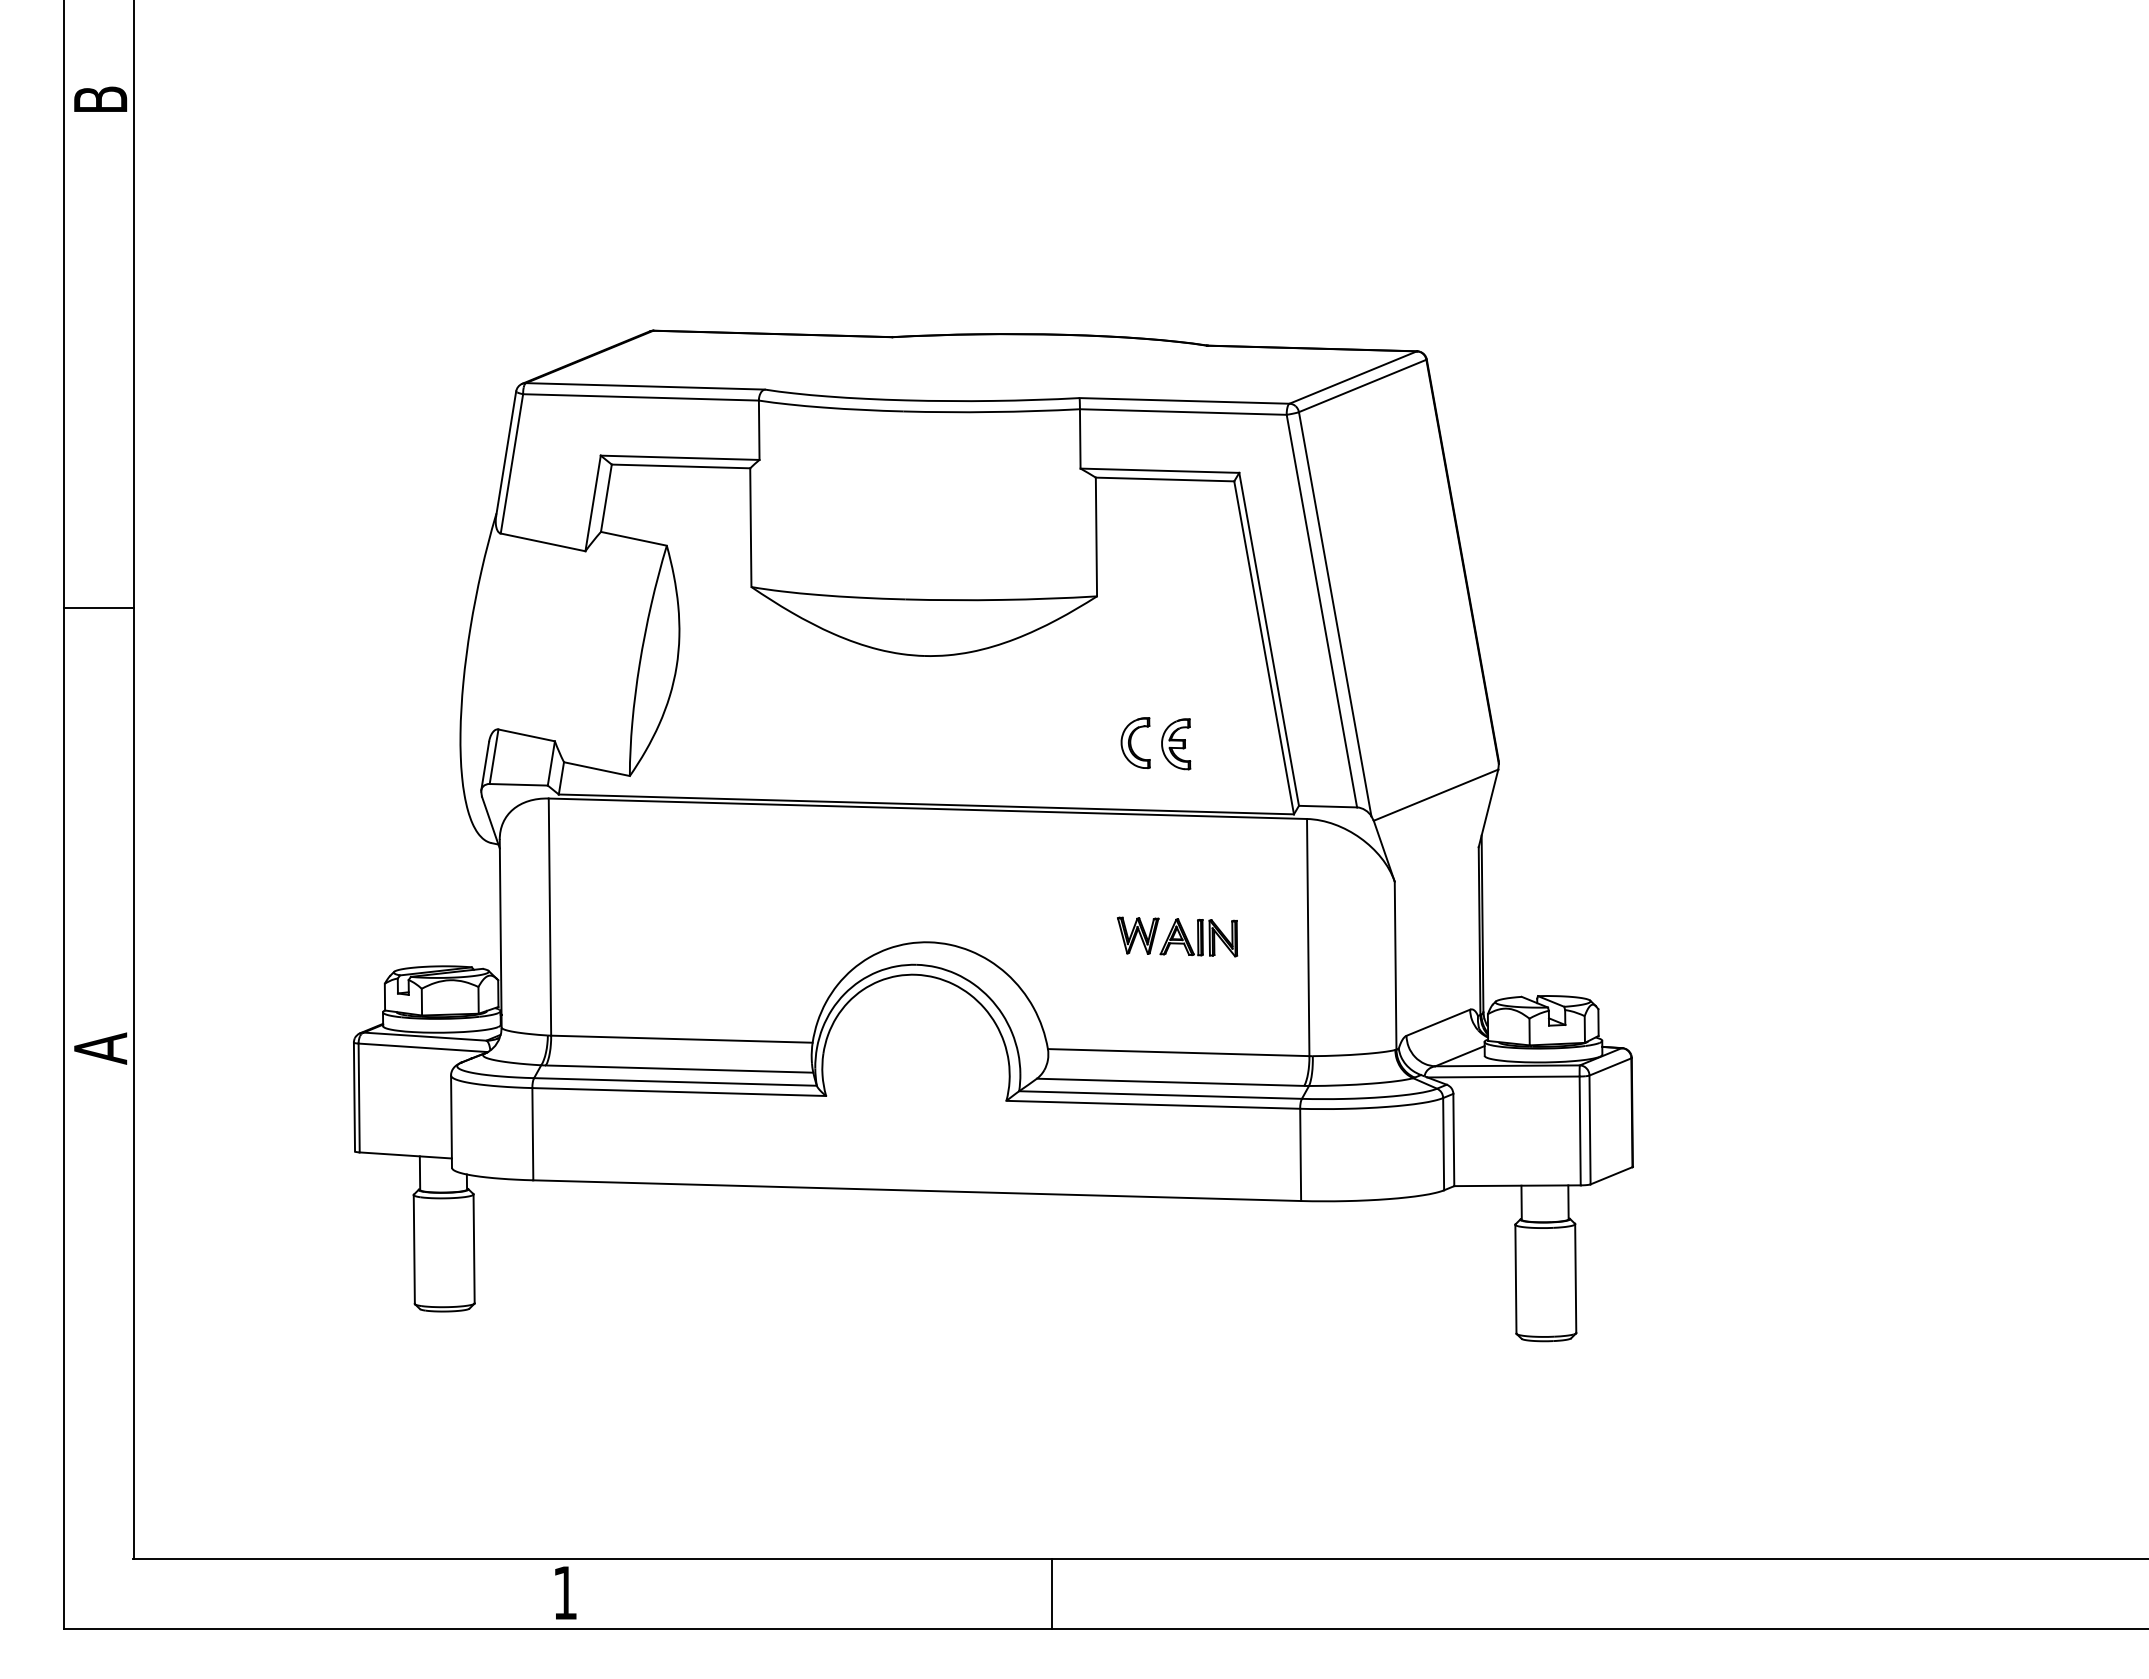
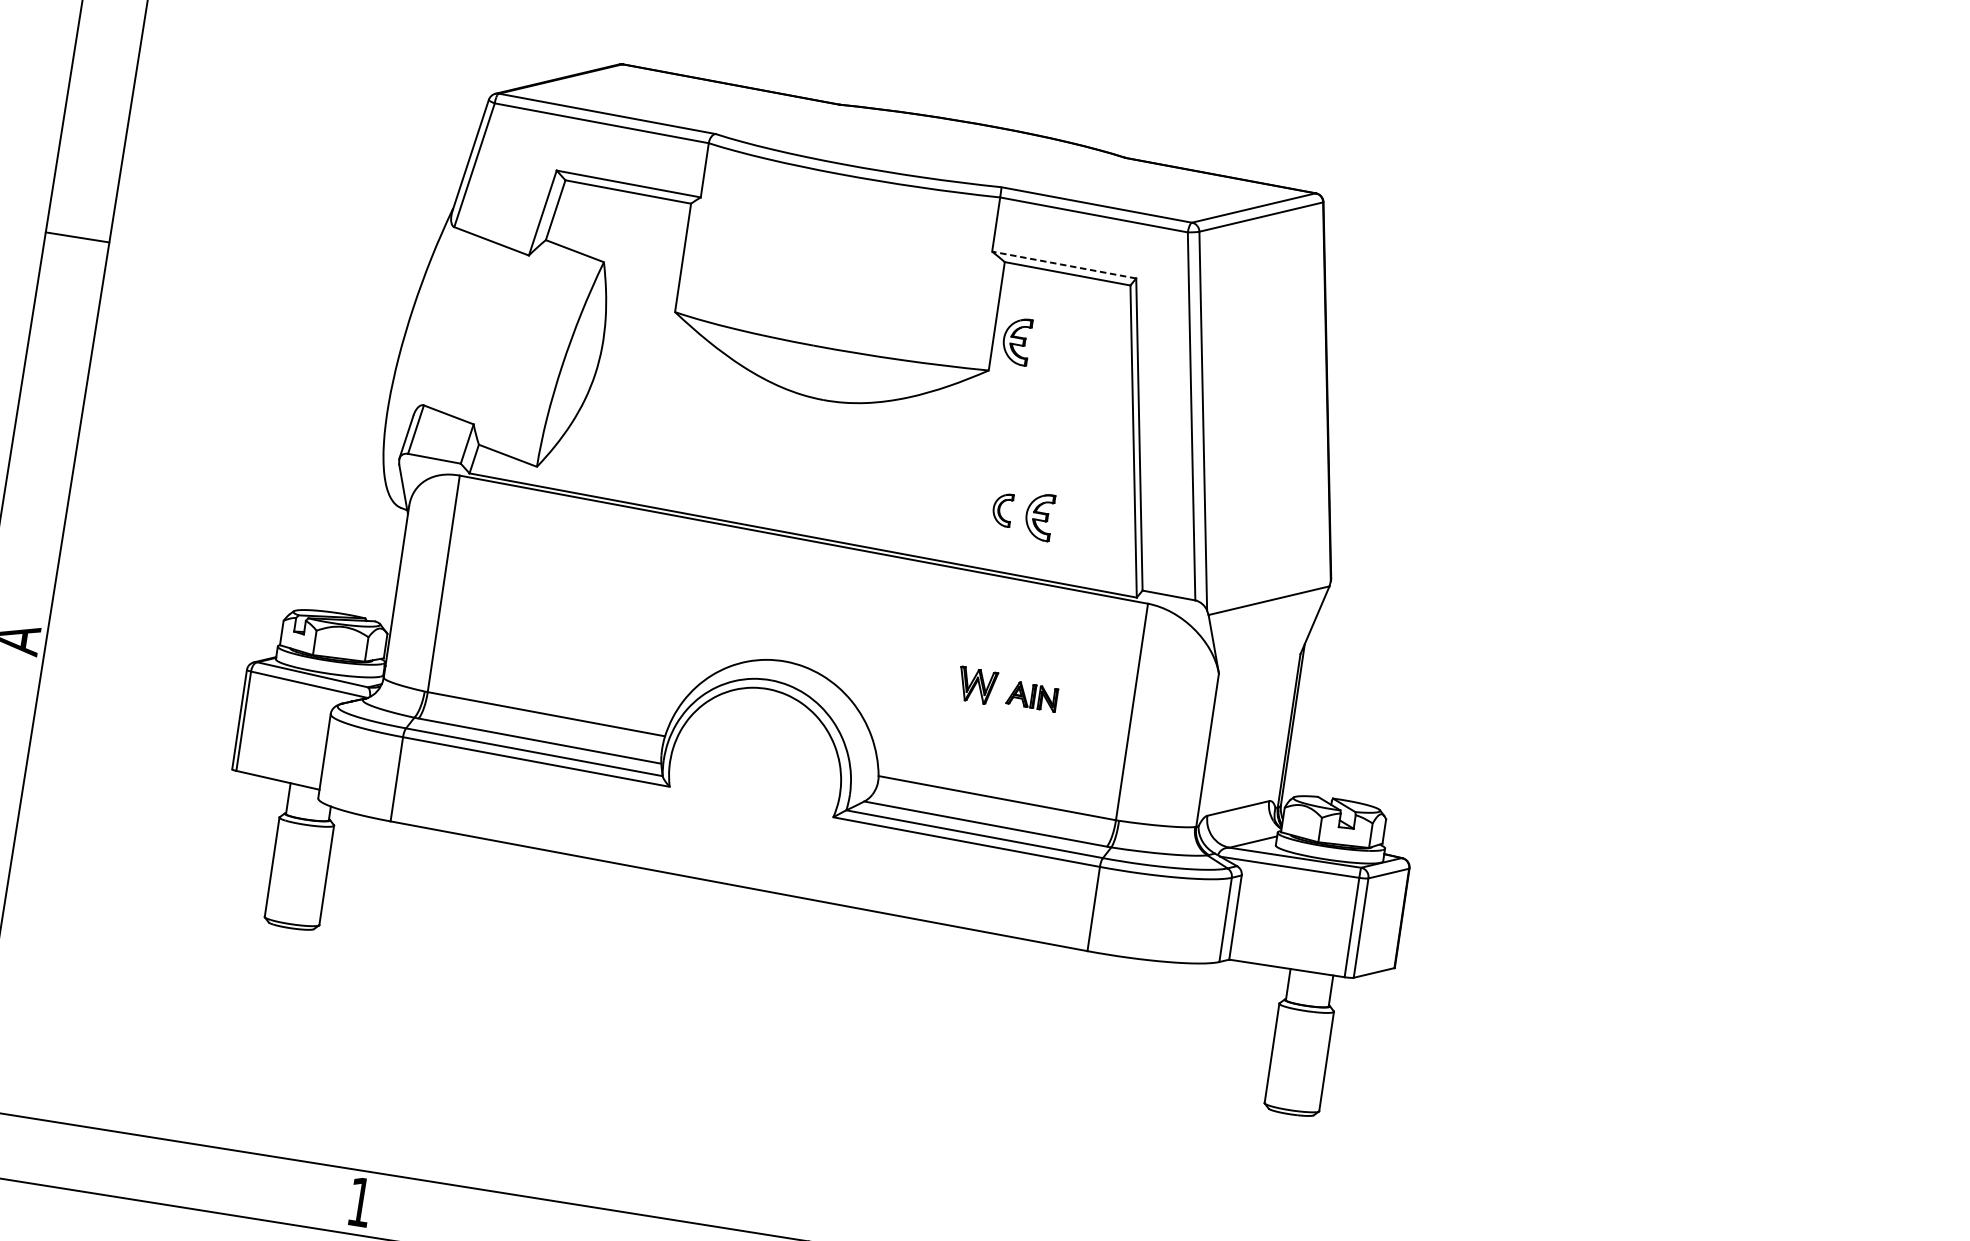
line: (1159, 470) -> (1063, 264), solid -> dashed
part: (1122, 560) -> (1017, 341), added
part: (1135, 742) -> (1002, 509), size x0.7
part: (1198, 937) -> (1031, 696), size x0.7

